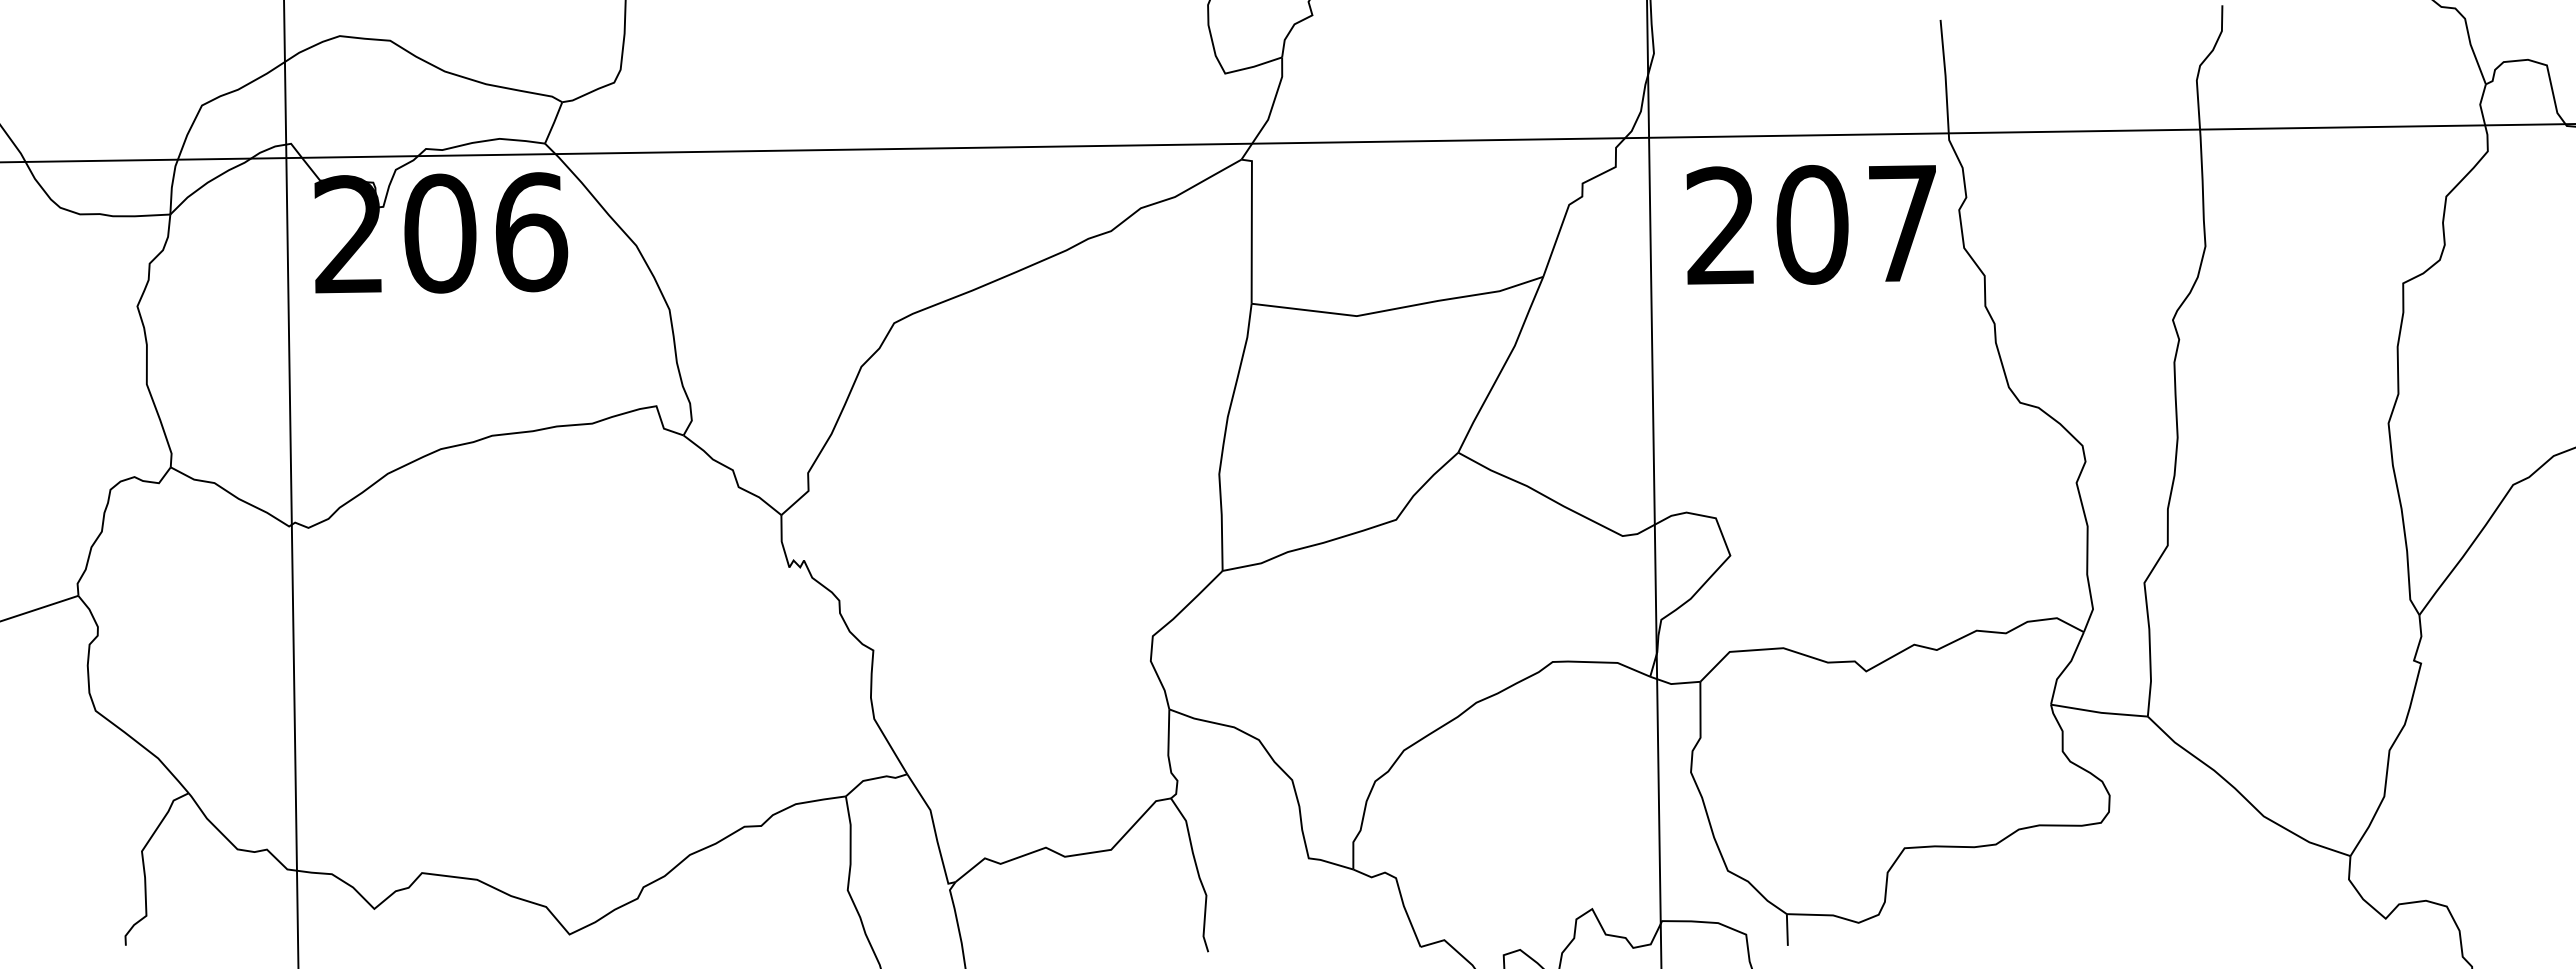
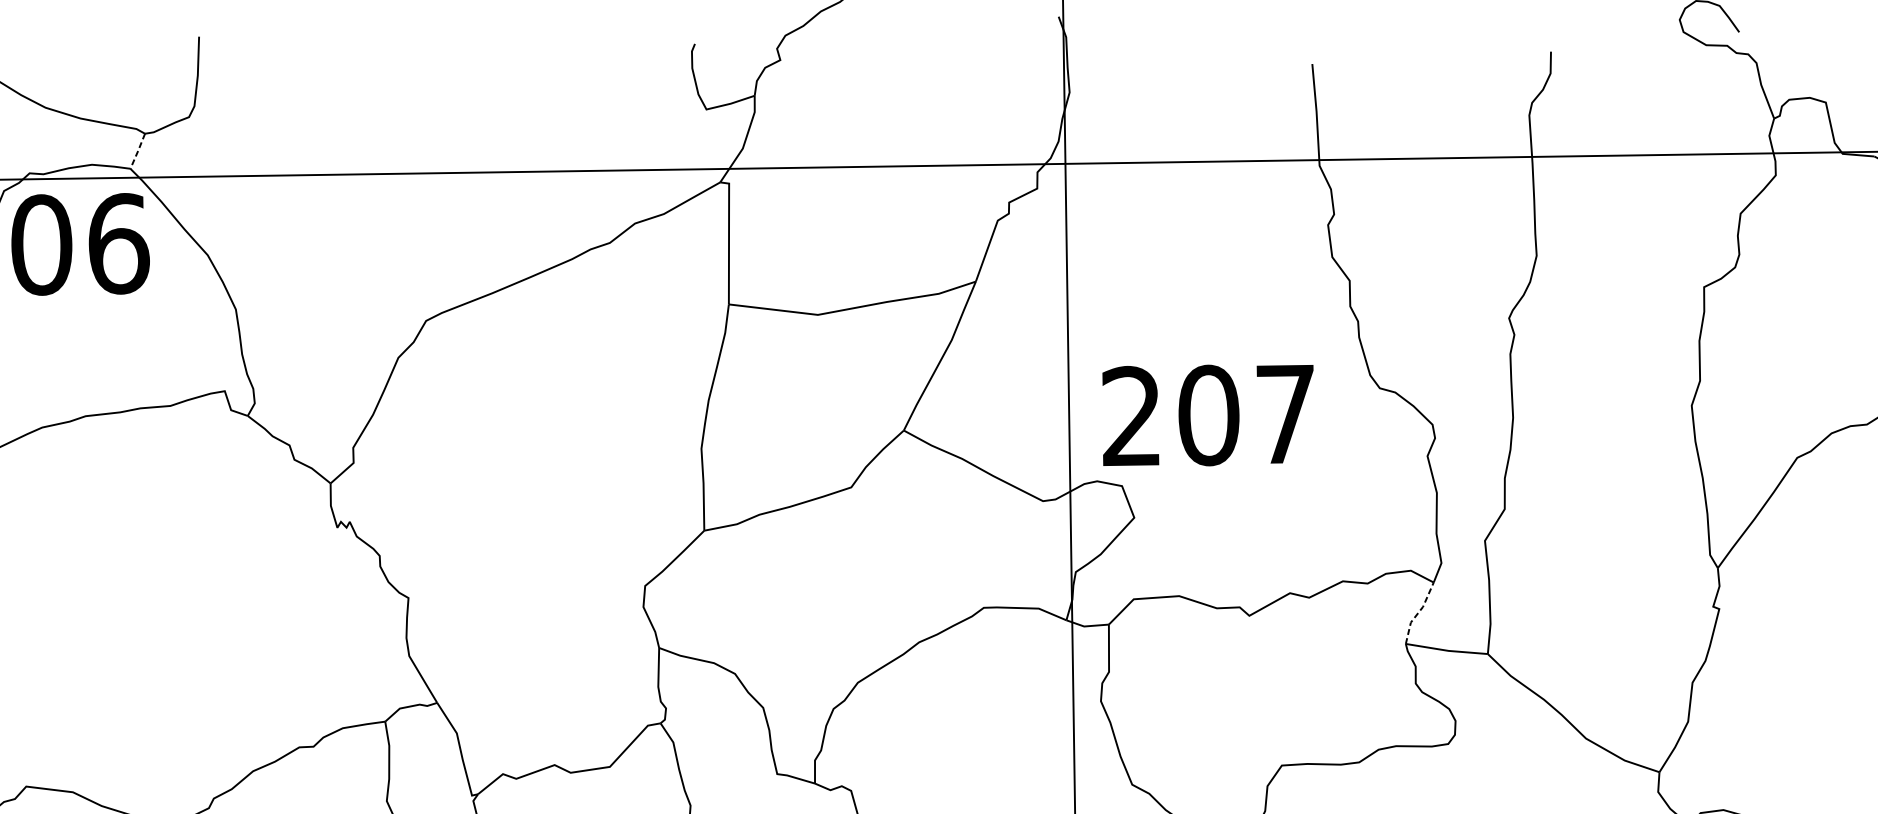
line: (553, 123) -> (137, 151), solid -> dashed
text: (1810, 224) -> (1207, 415), moved
line: (2065, 667) -> (1418, 612), solid -> dashed

